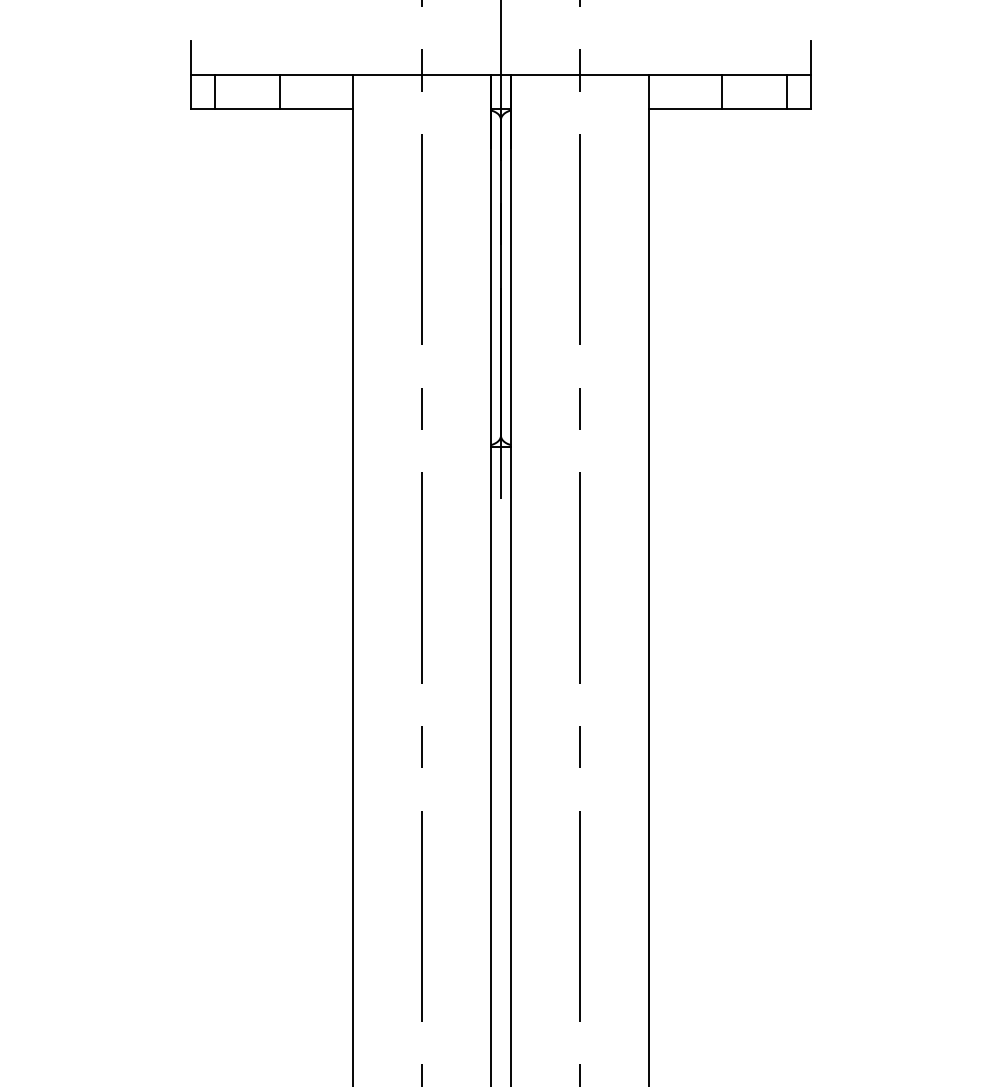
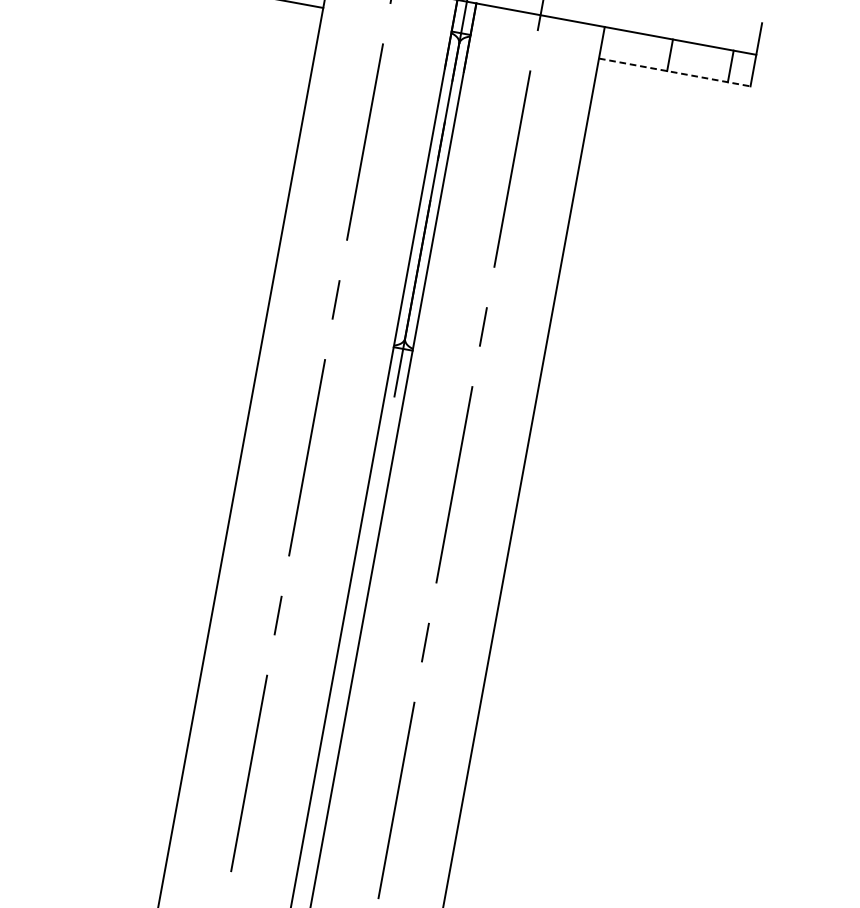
line: (730, 108) -> (675, 72), solid -> dashed

